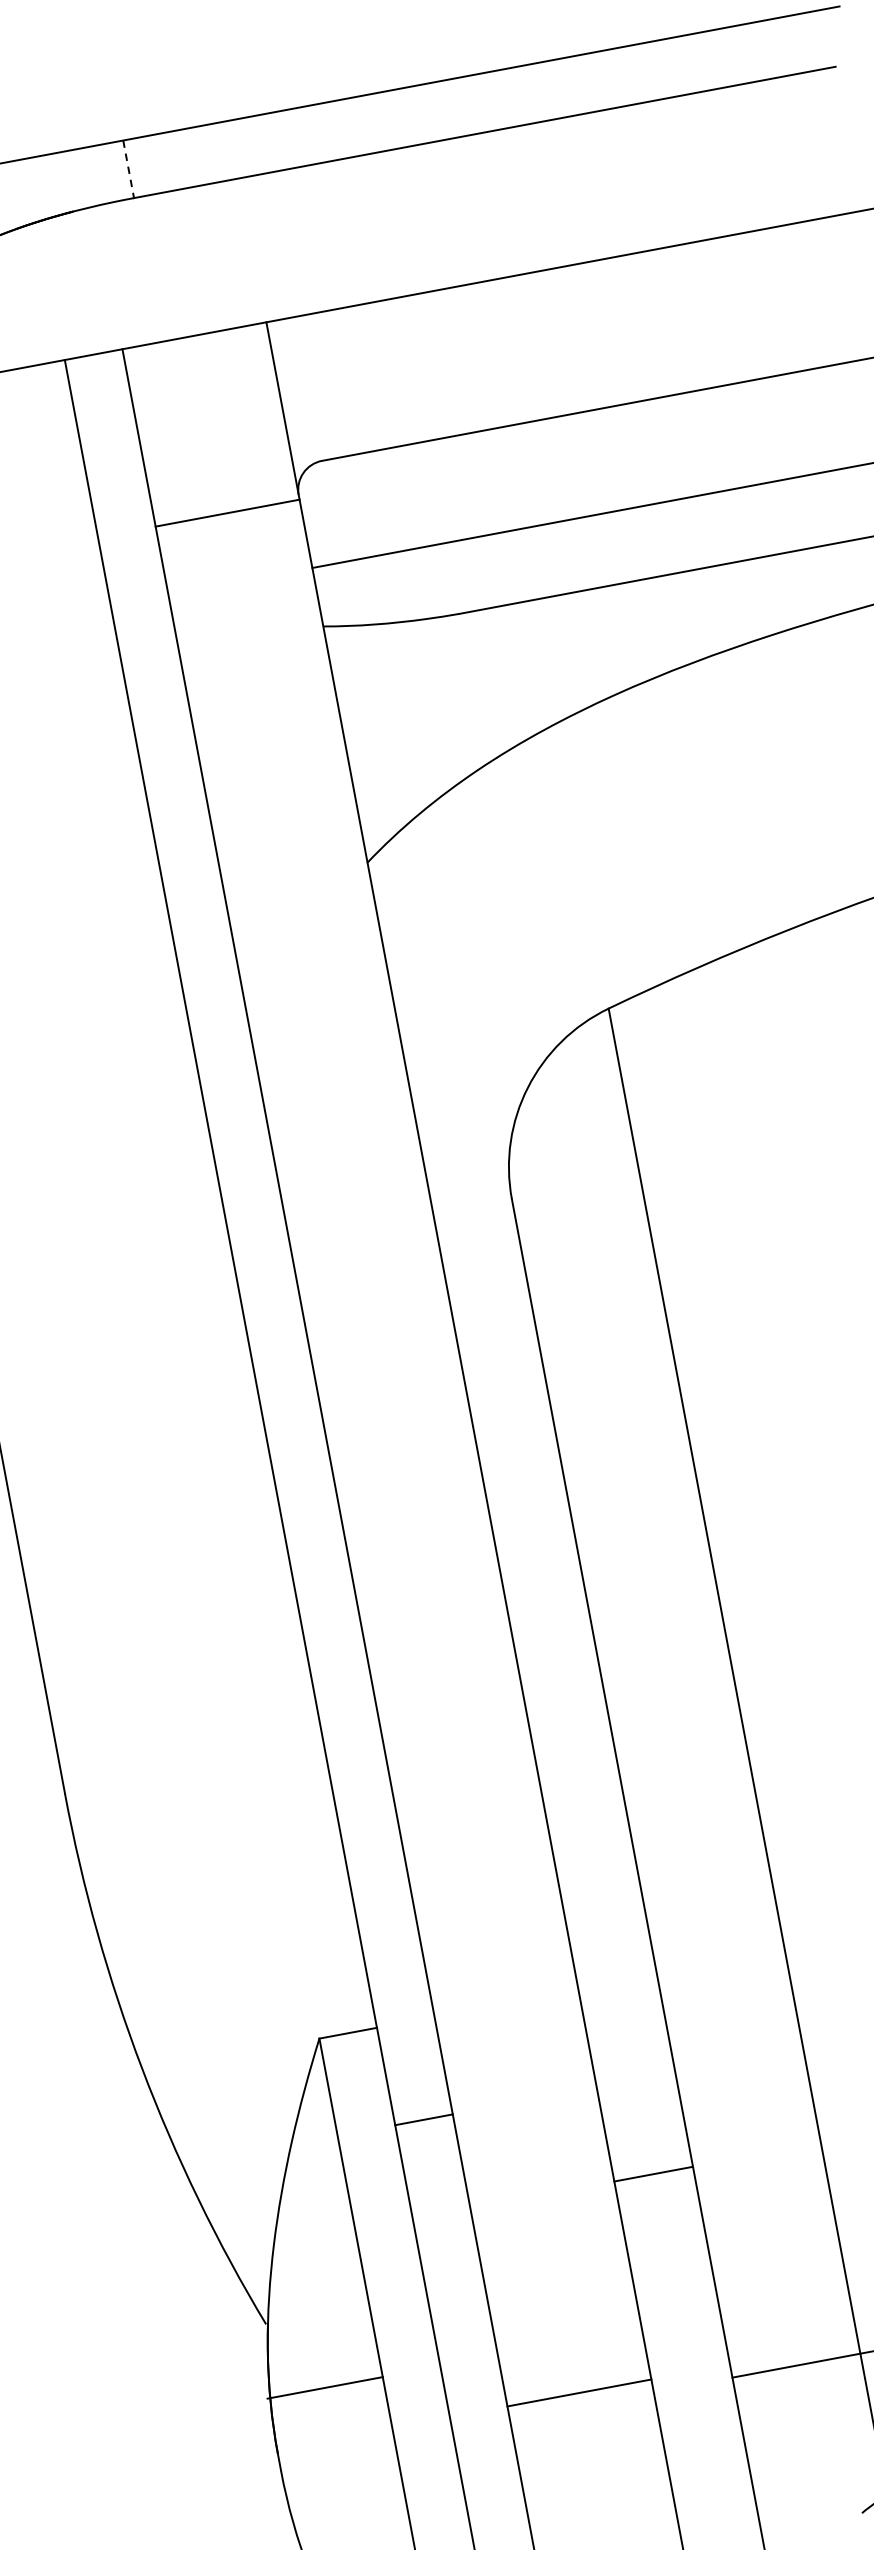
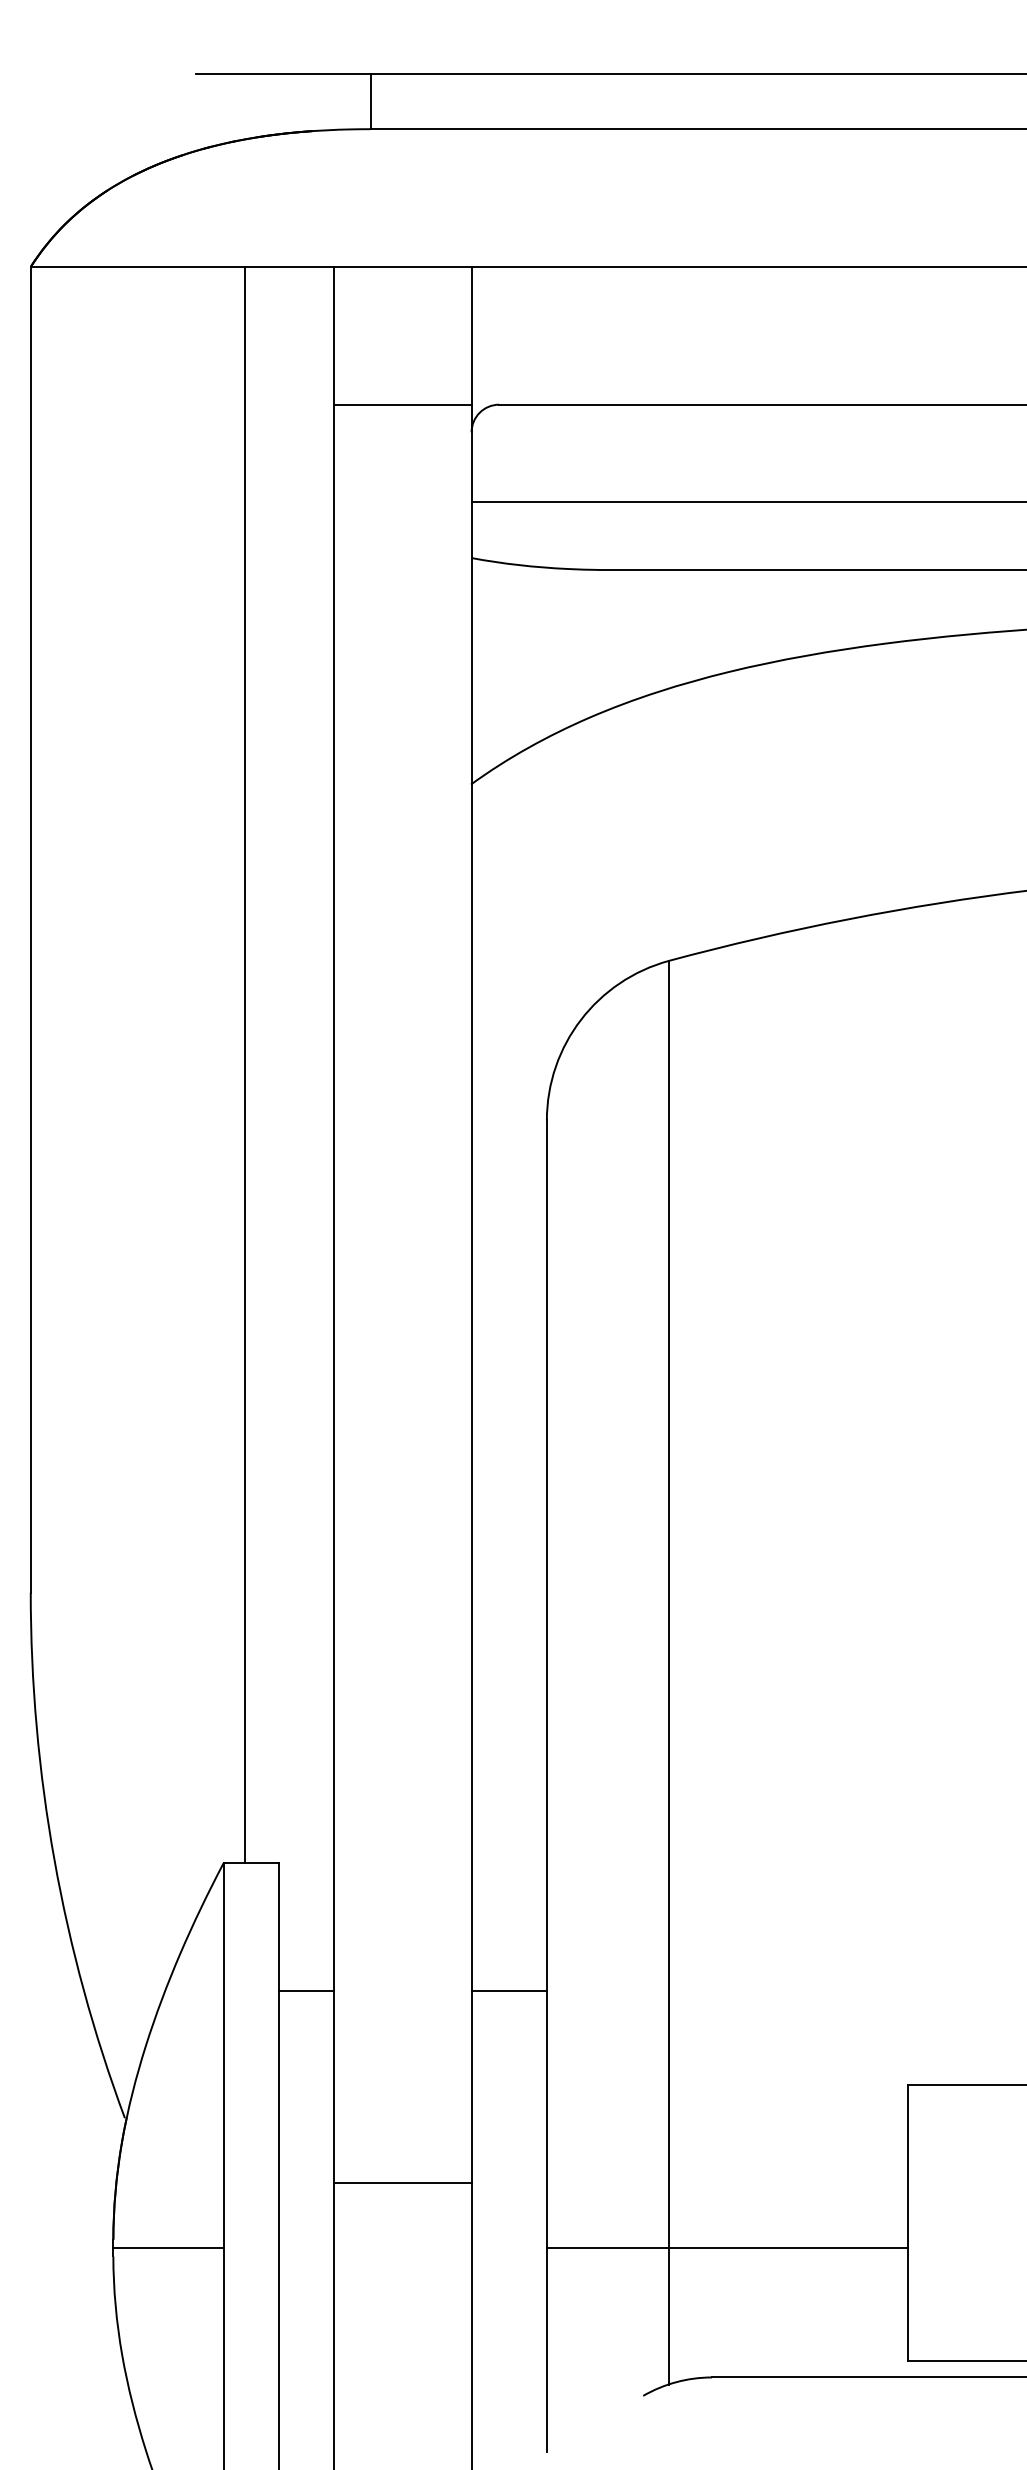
line: (128, 169) -> (370, 101), dashed -> solid
line: (227, 512) -> (402, 404), moved
line: (220, 1193) -> (244, 1064), moved
line: (423, 2120) -> (305, 1991), moved
line: (652, 2174) -> (508, 1991), moved
line: (325, 2388) -> (168, 2248), moved
line: (579, 2392) -> (402, 2182), moved

